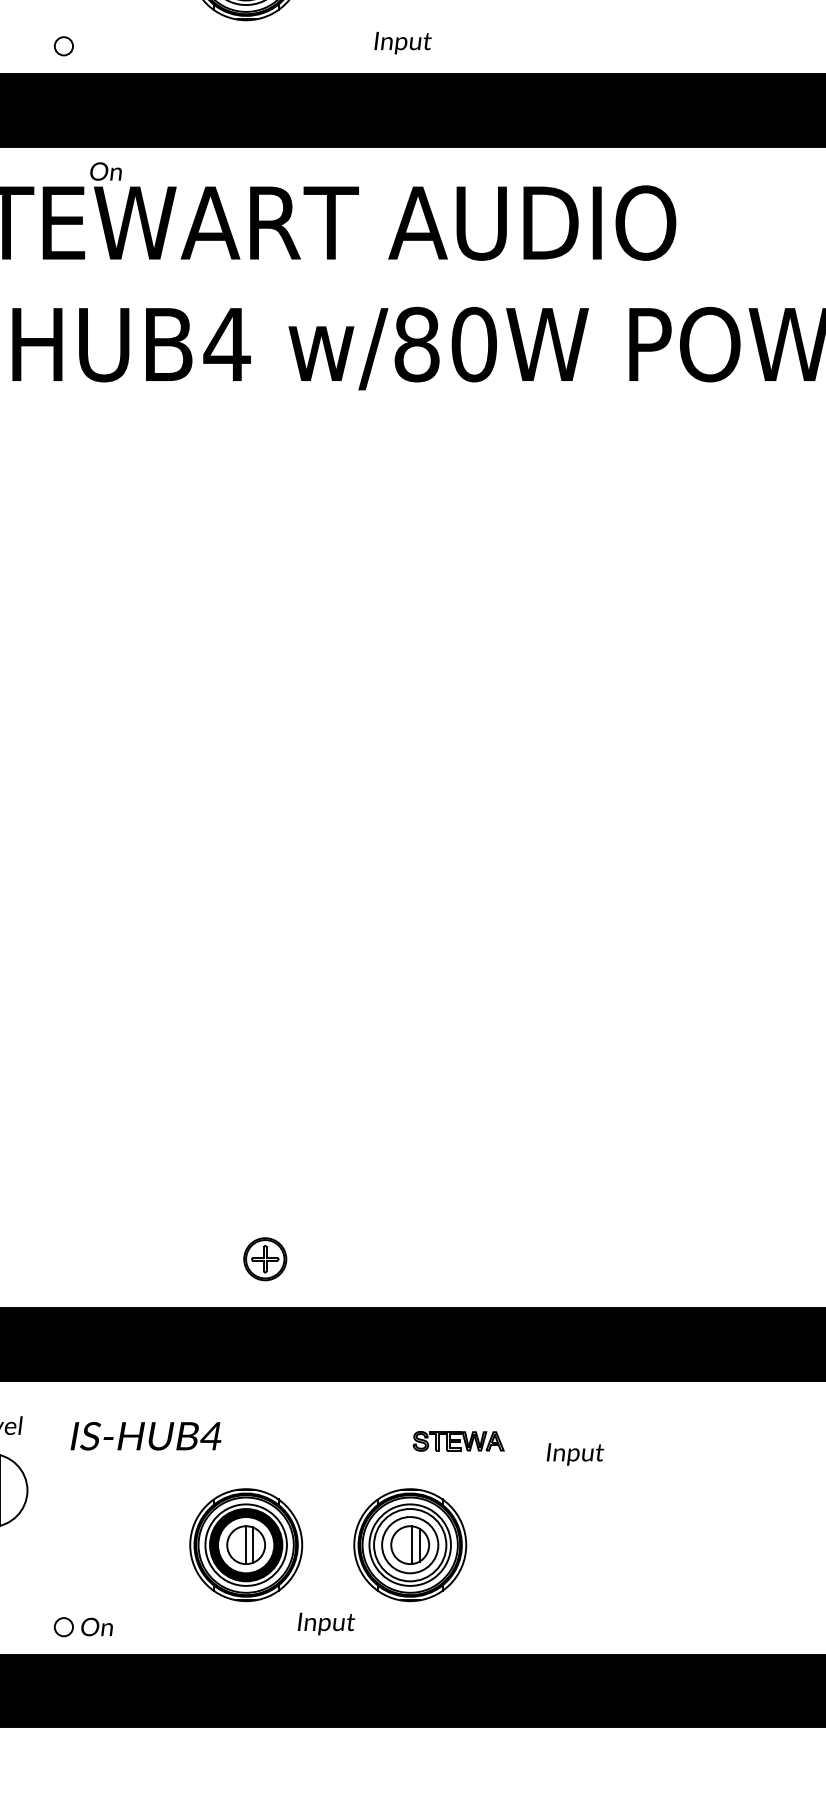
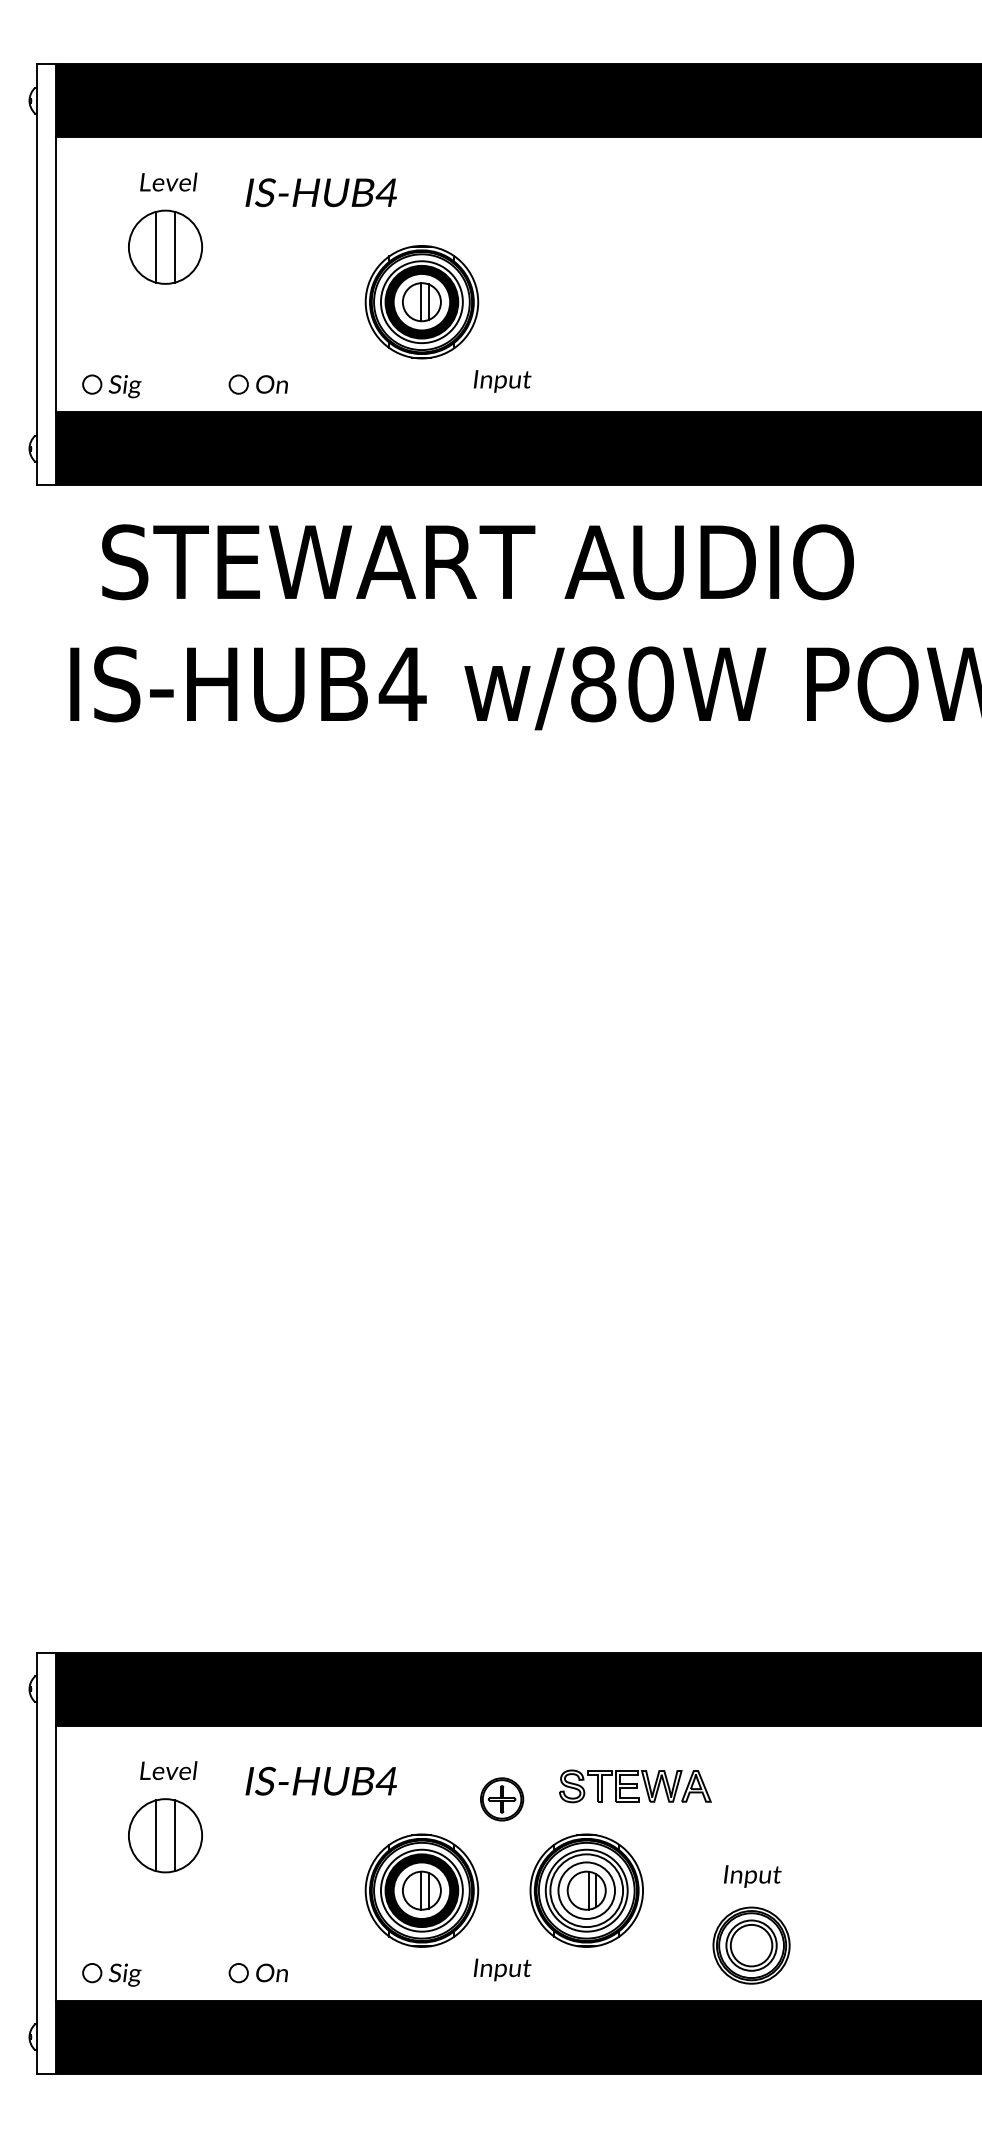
text: (403, 43) -> (502, 381), moved
text: (105, 171) -> (271, 384), moved
part: (265, 1259) -> (502, 1799), moved
part: (458, 1441) -> (635, 1786), size x1.67
text: (575, 1454) -> (752, 1876), moved
part: (574, 1599) -> (751, 1945), added

